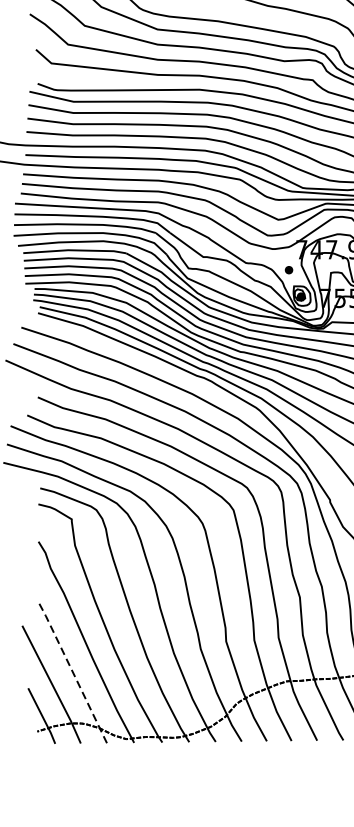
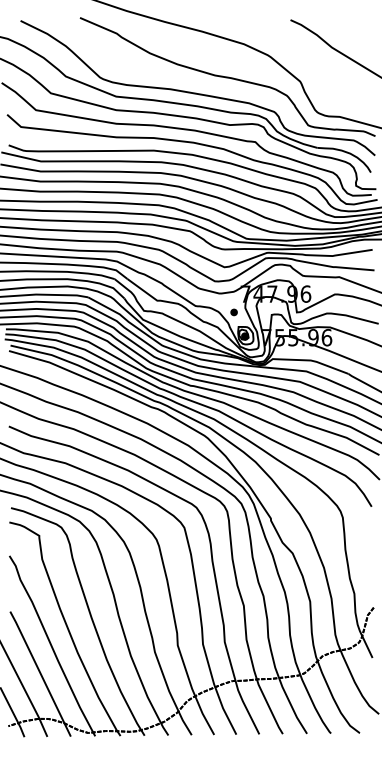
line: (73, 672) -> (40, 673), dashed -> solid

